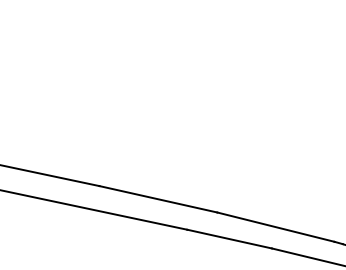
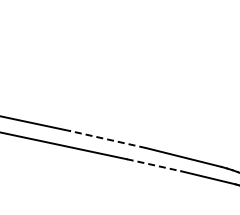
line: (159, 199) -> (108, 139), solid -> dashed
line: (230, 239) -> (154, 165), solid -> dashed

